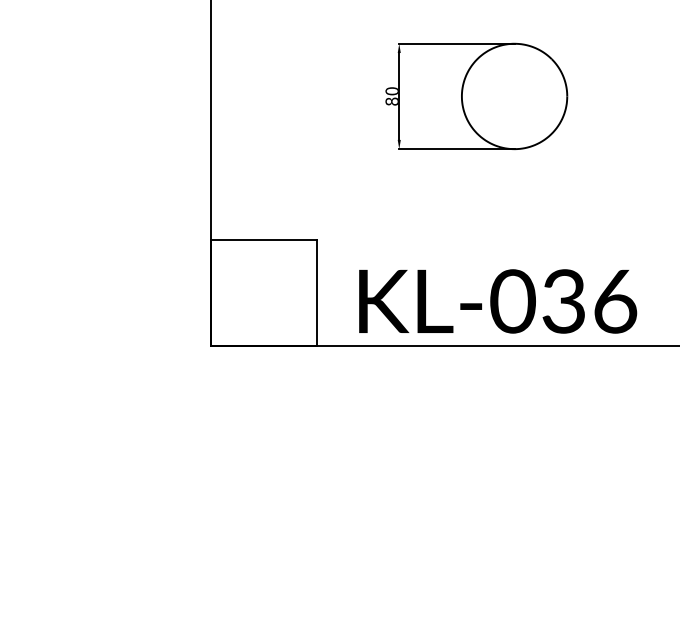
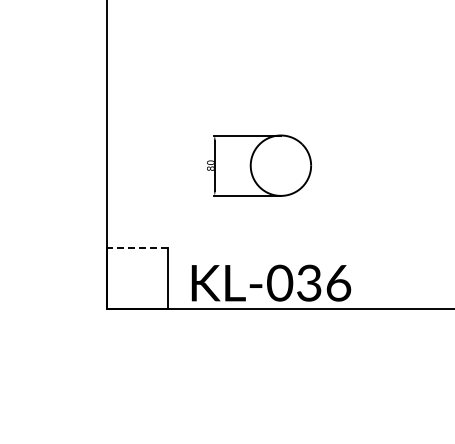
line: (262, 240) -> (136, 248), solid -> dashed

